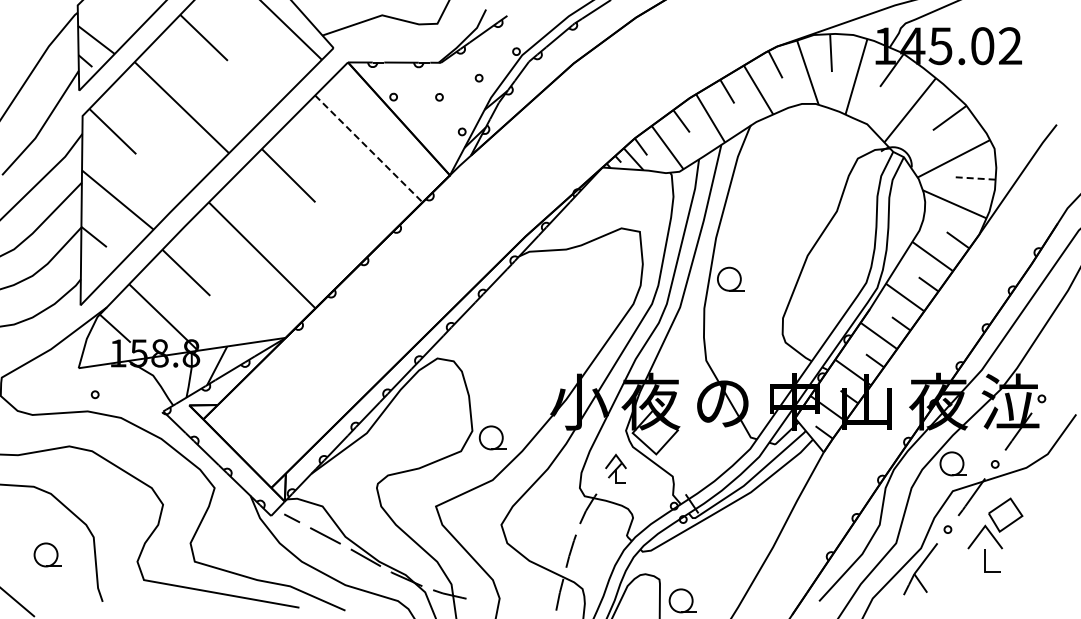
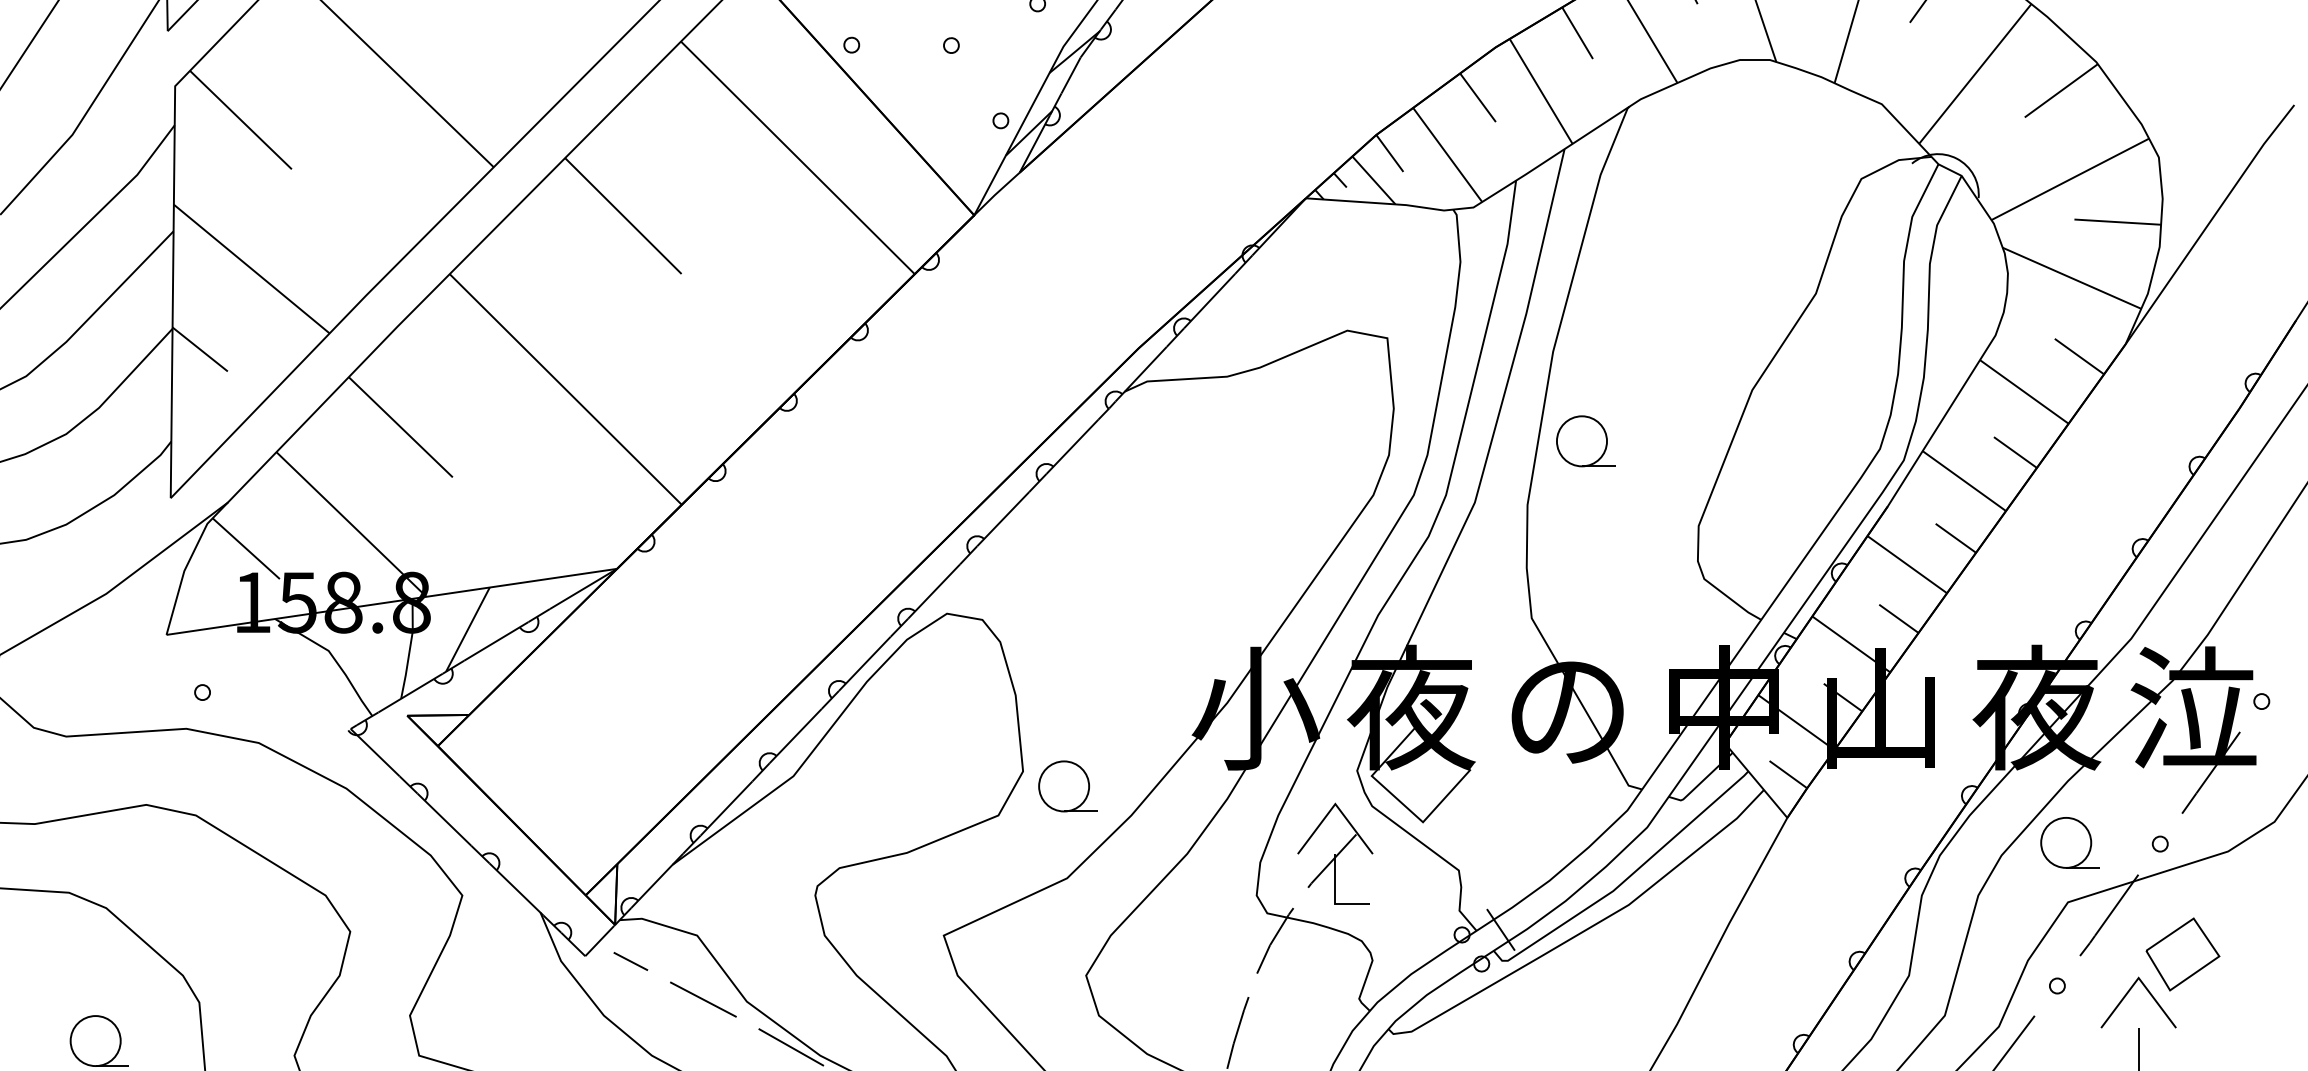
line: (368, 148) -> (797, 156), dashed -> solid
line: (975, 178) -> (2117, 222), dashed -> solid
part: (615, 468) -> (1334, 852), size x1.67

